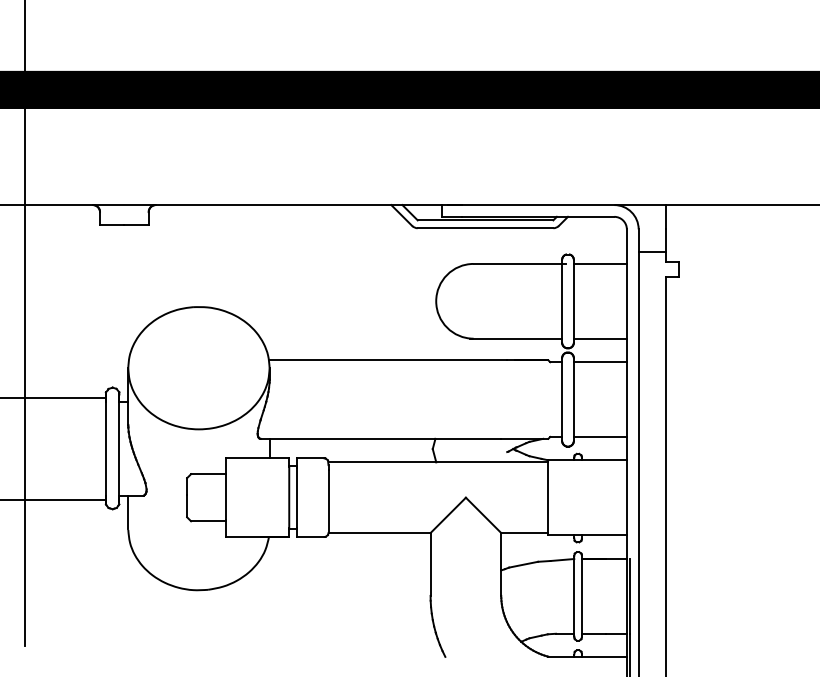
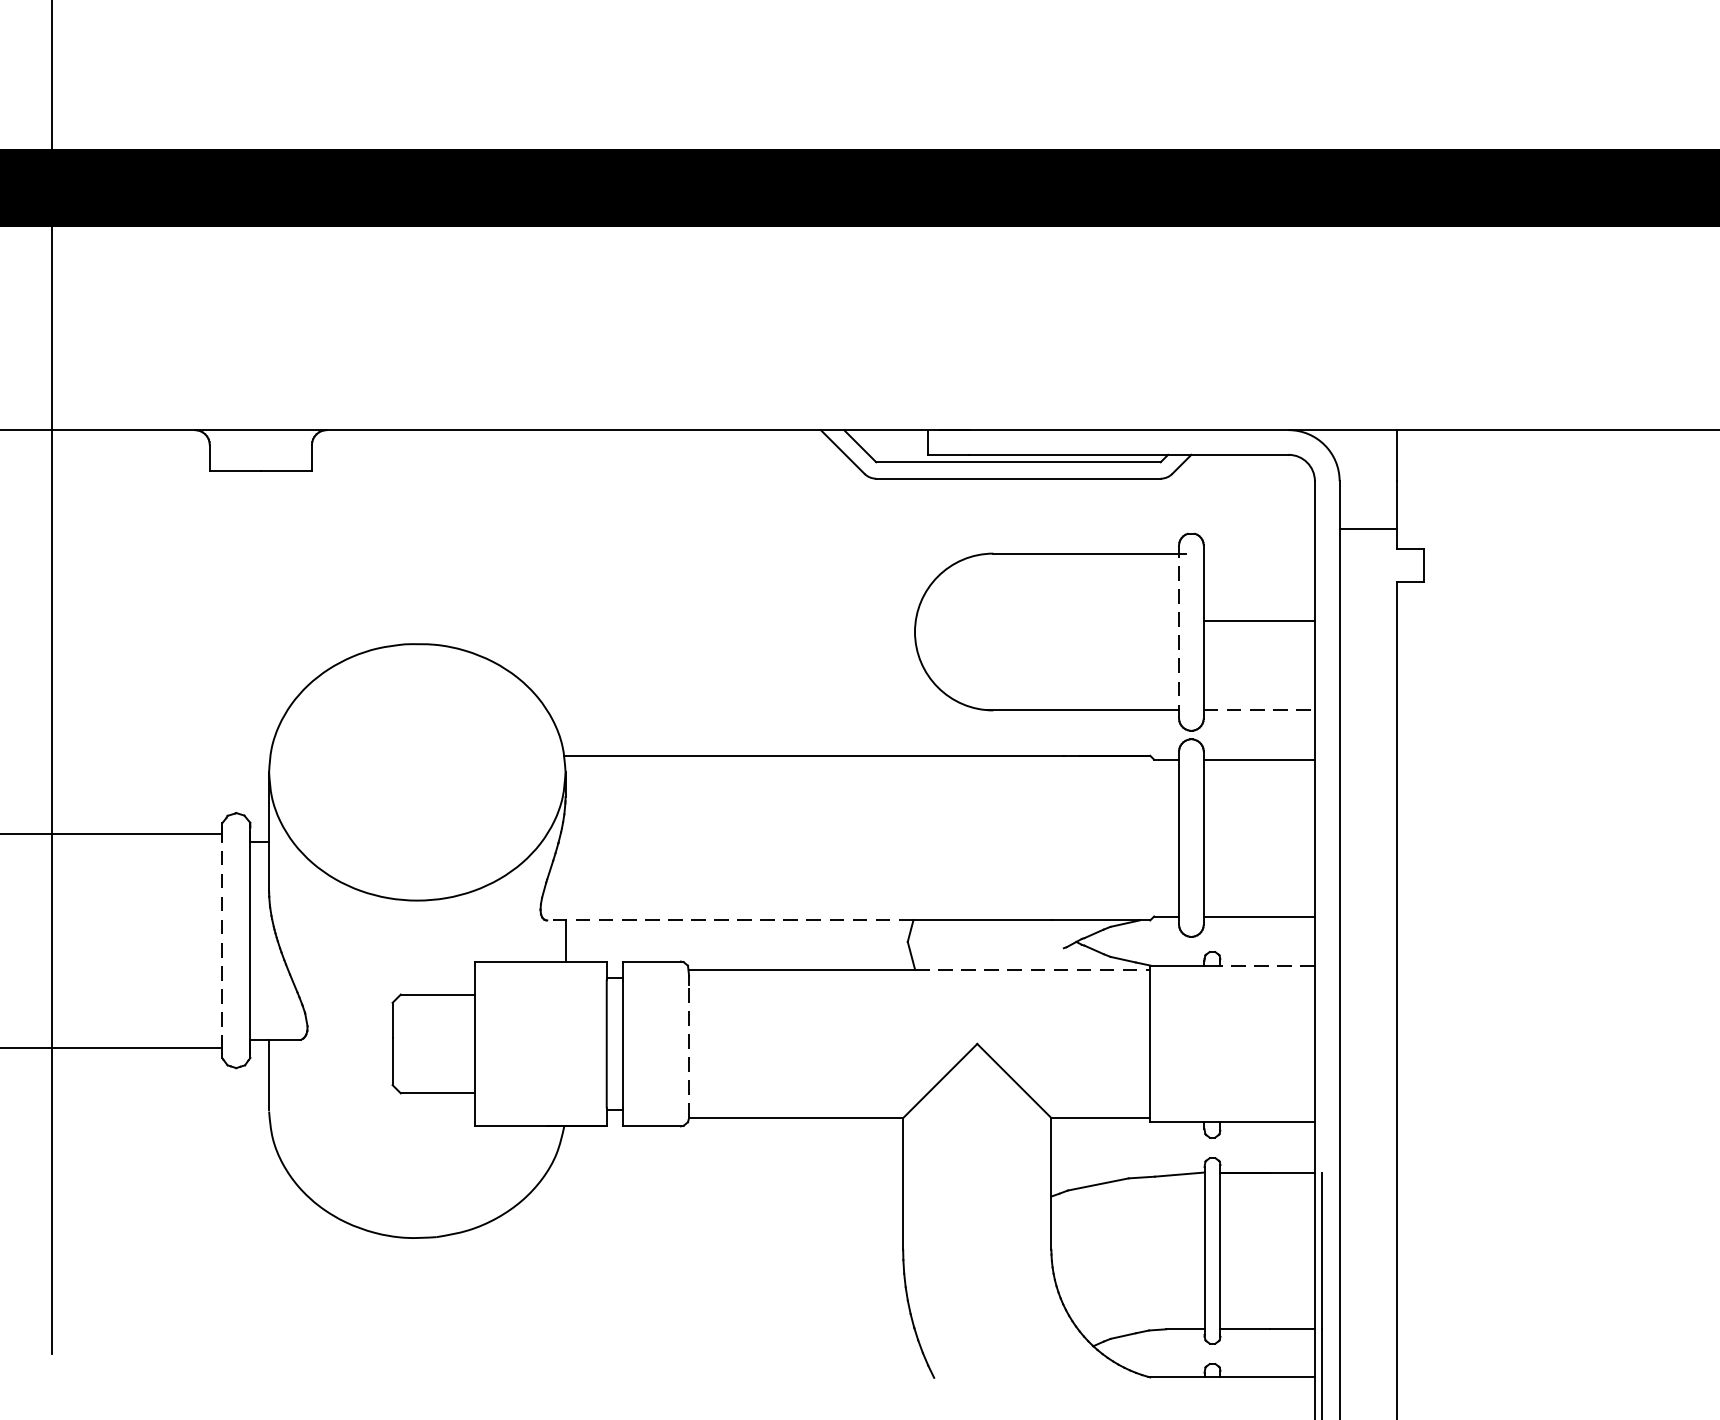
line: (599, 263) -> (1257, 619), moved
line: (562, 301) -> (1179, 632), solid -> dashed
line: (600, 338) -> (1259, 710), solid -> dashed
line: (347, 438) -> (728, 919), solid -> dashed
line: (105, 449) -> (221, 942), solid -> dashed
line: (604, 460) -> (1267, 965), solid -> dashed
line: (492, 462) -> (1033, 970), solid -> dashed
line: (328, 501) -> (689, 1051), solid -> dashed

